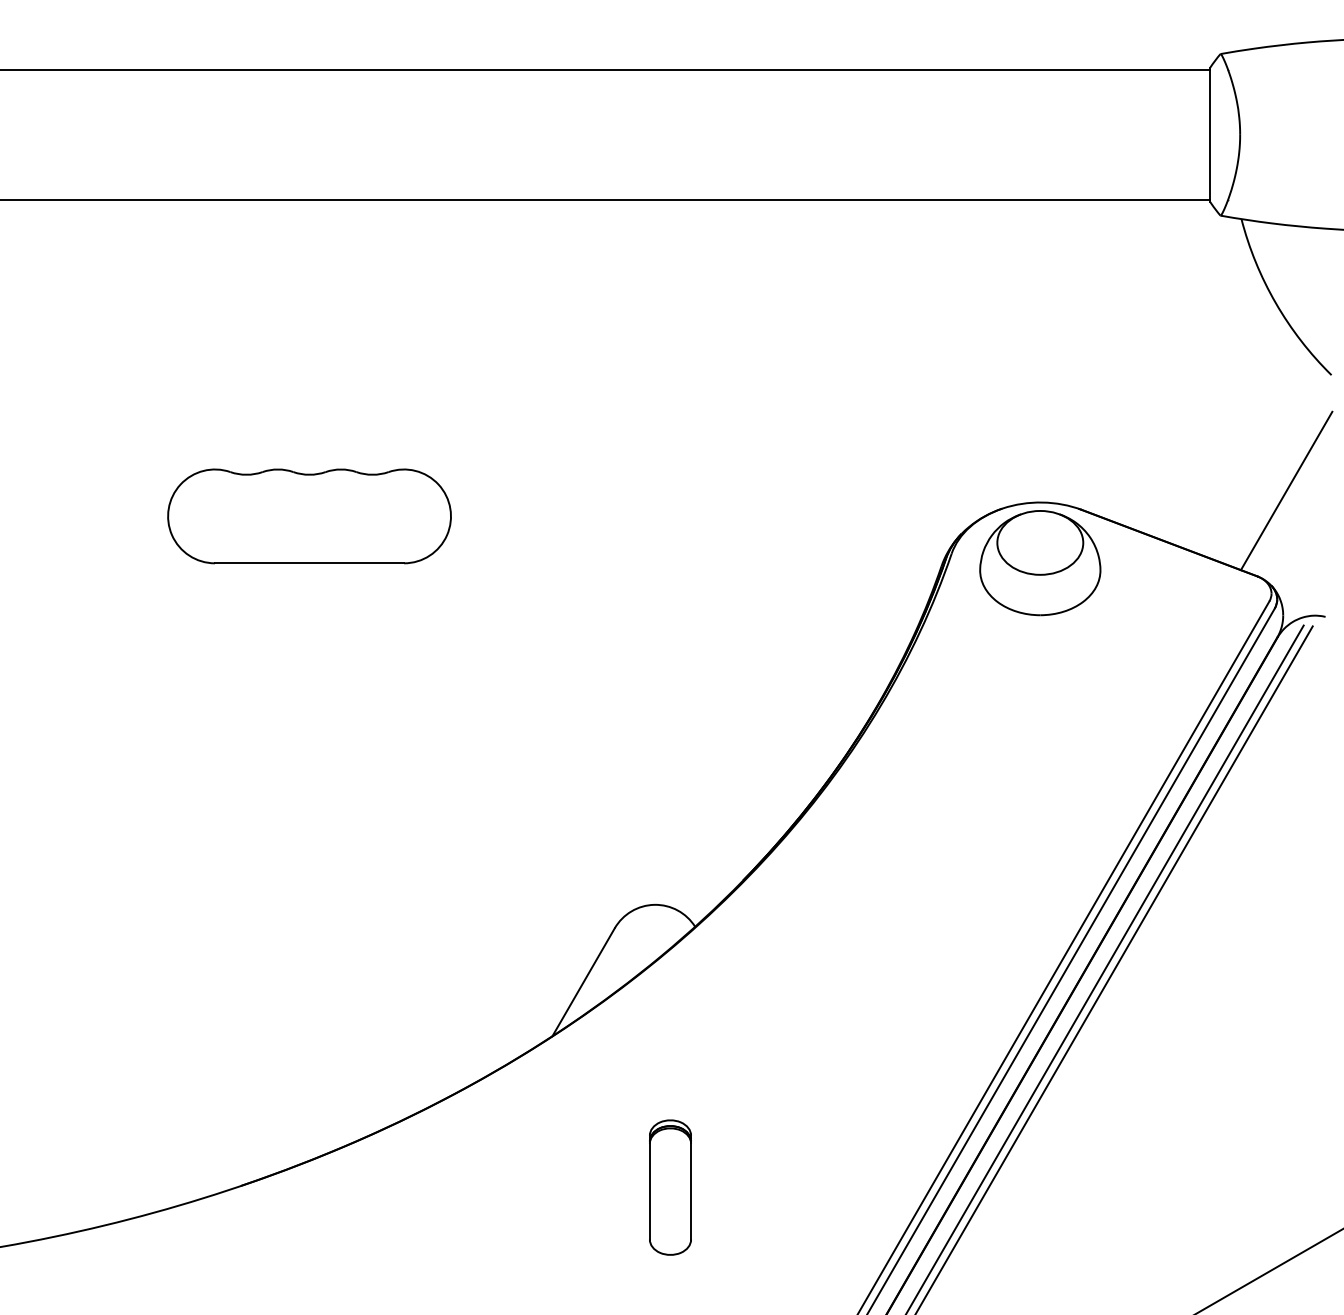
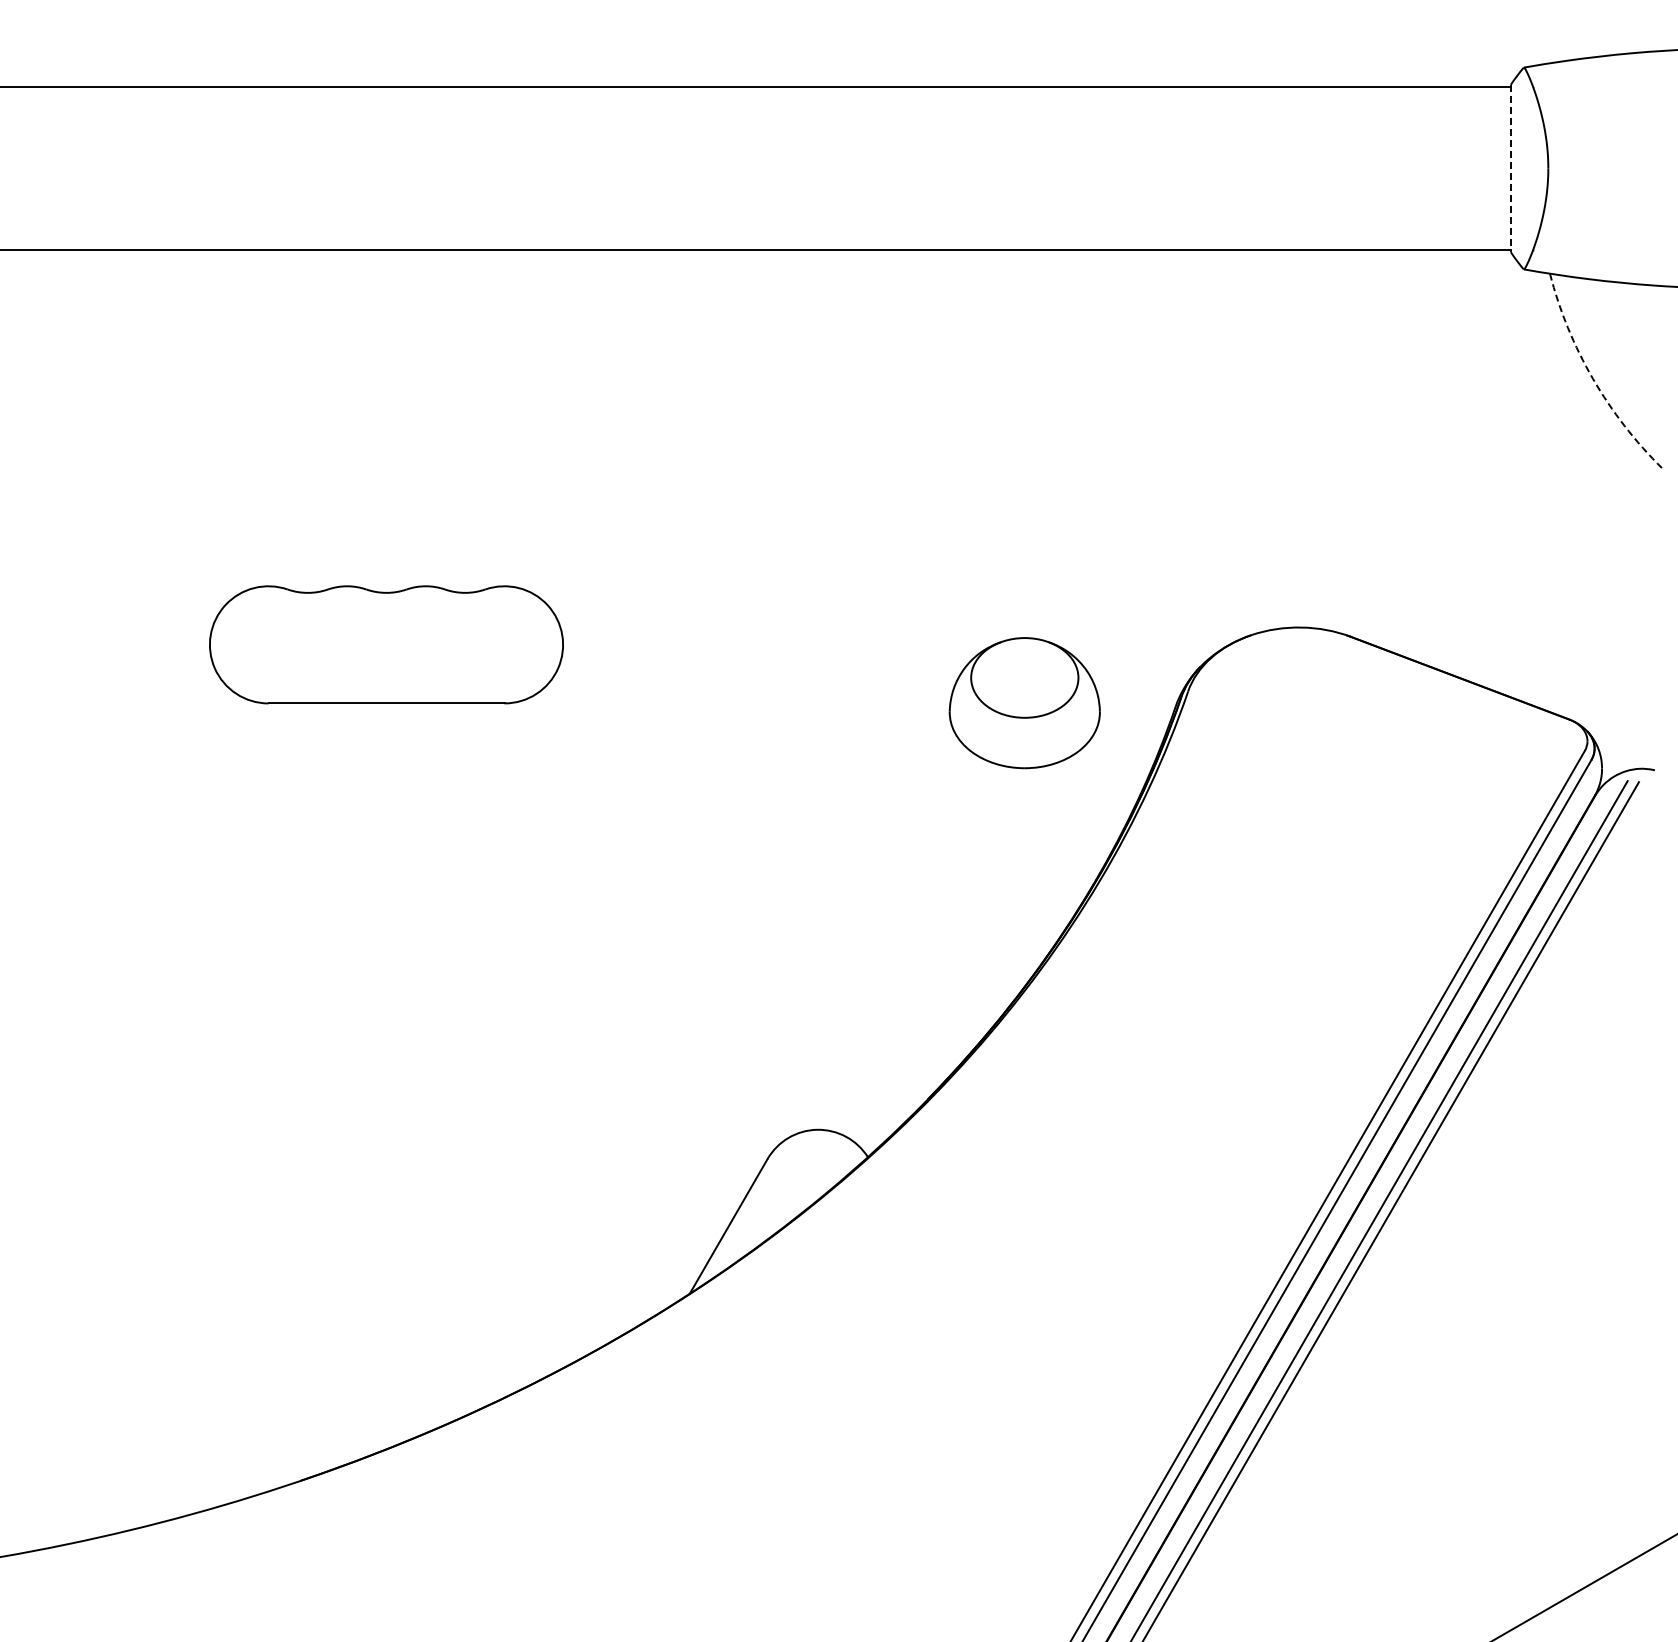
line: (1209, 134) -> (1510, 168), solid -> dashed
arc: (1275, 303) -> (1592, 378), solid -> dashed
line: (1286, 490) -> (1606, 612), removed
part: (1040, 563) -> (1024, 703), moved
part: (669, 1187) -> (836, 1482), removed

